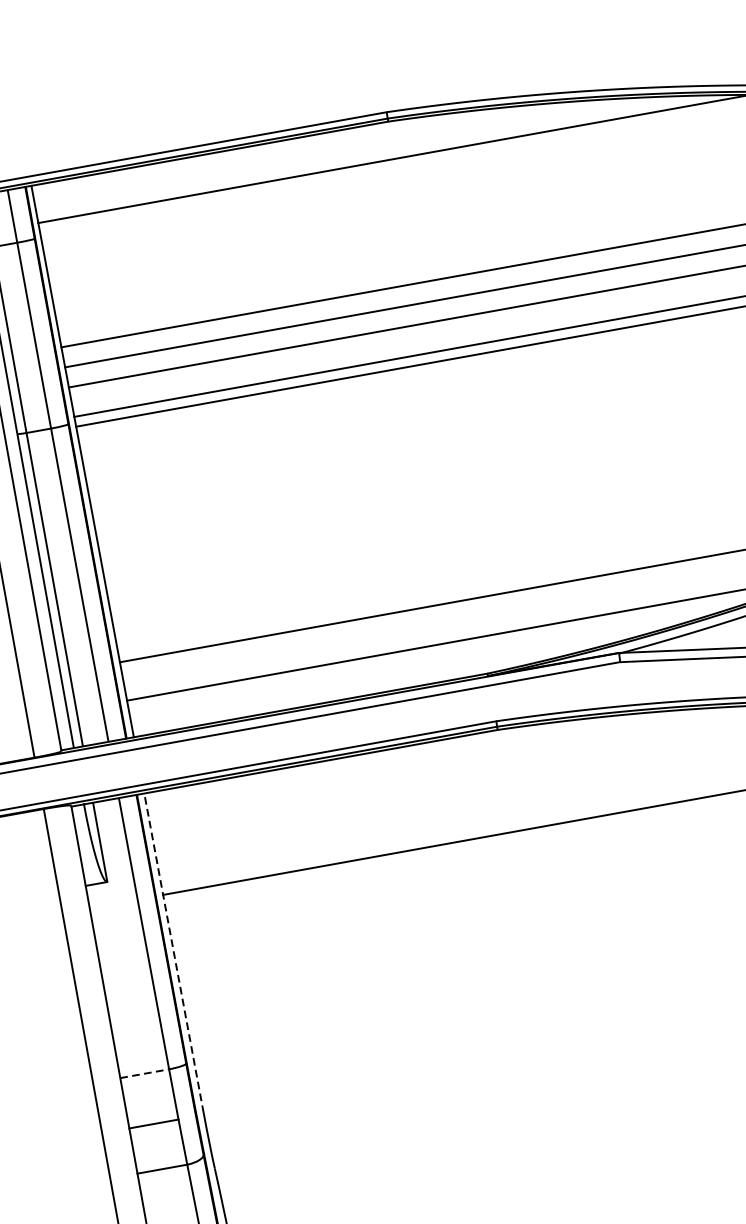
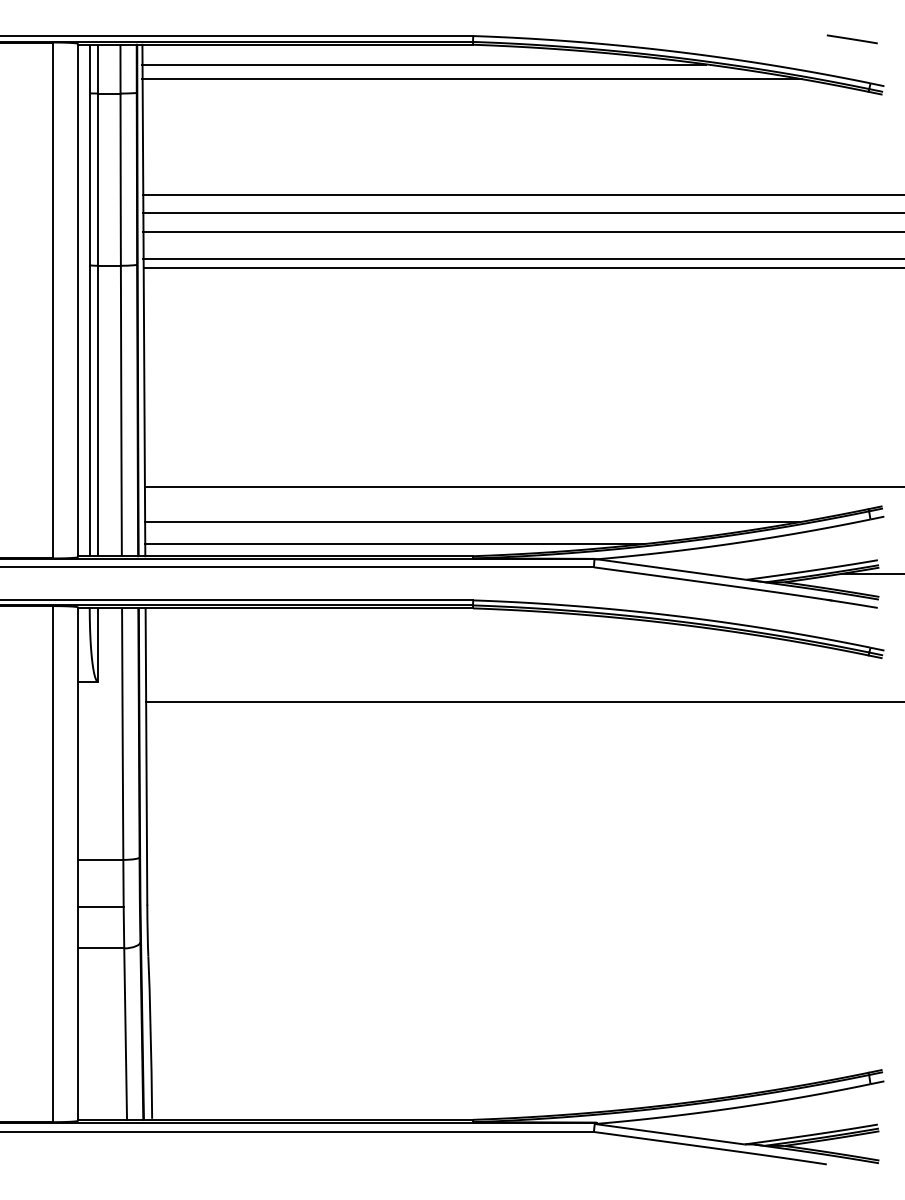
line: (339, 152) -> (424, 64), added
line: (400, 675) -> (394, 543), added
line: (174, 953) -> (146, 756), dashed -> solid
line: (144, 1073) -> (100, 859), dashed -> solid

